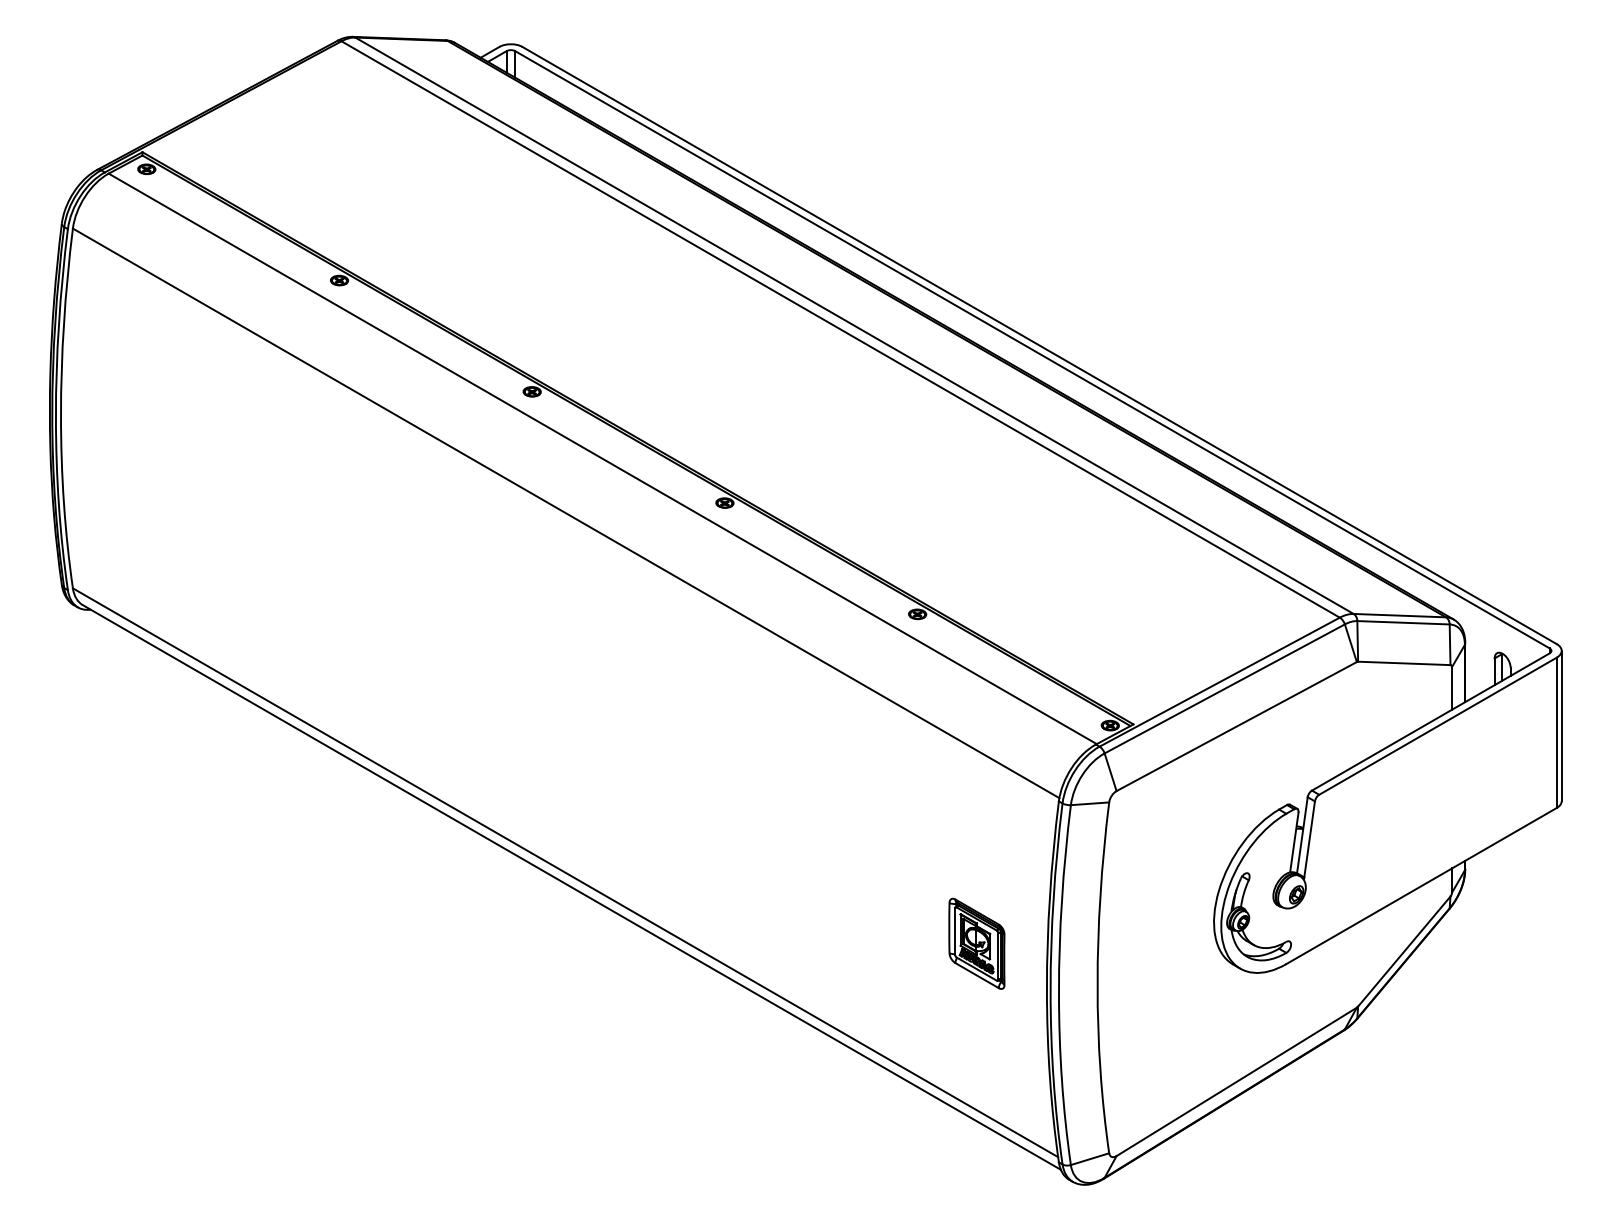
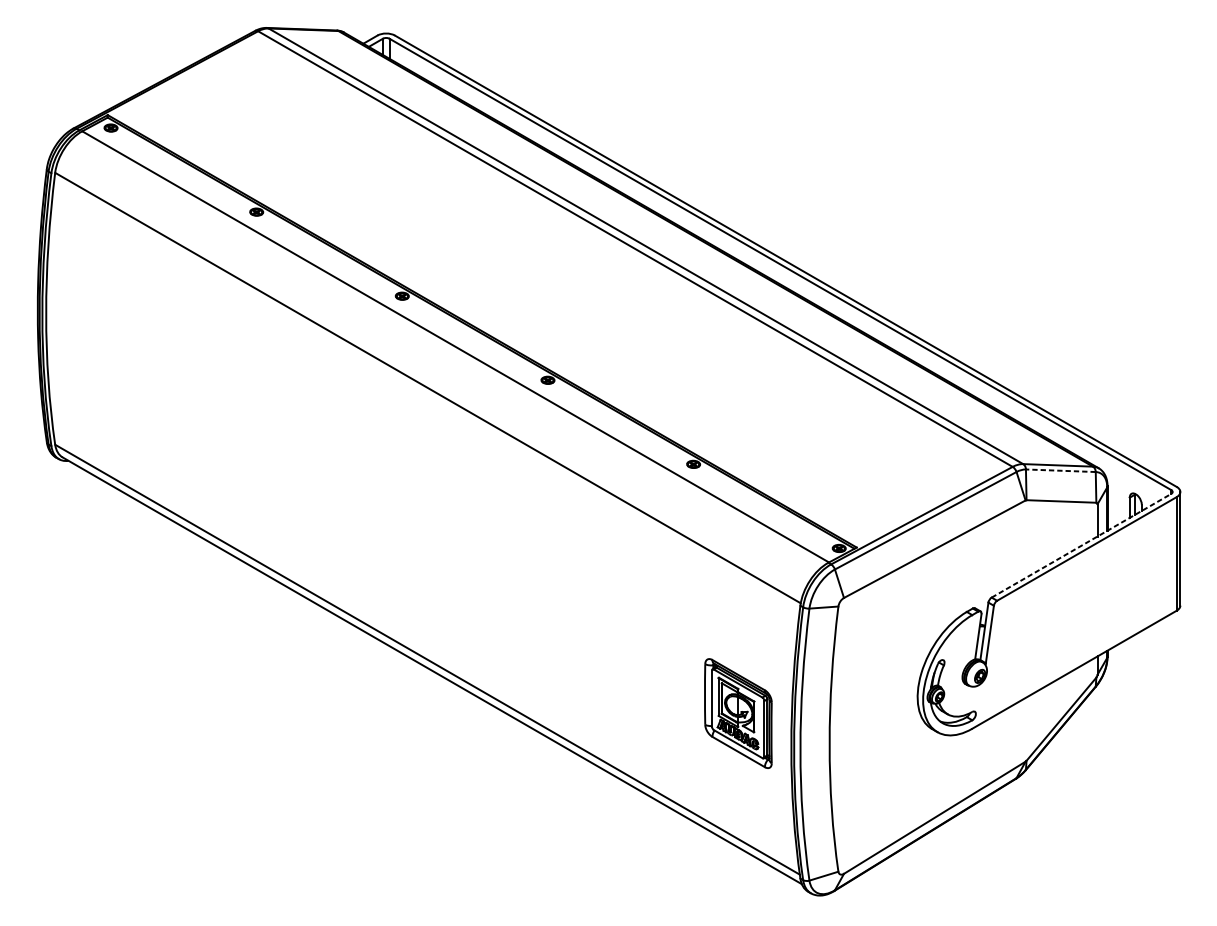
line: (1403, 622) -> (1060, 470), solid -> dashed
line: (1431, 721) -> (1082, 545), solid -> dashed
part: (976, 943) -> (738, 713), size x1.6

